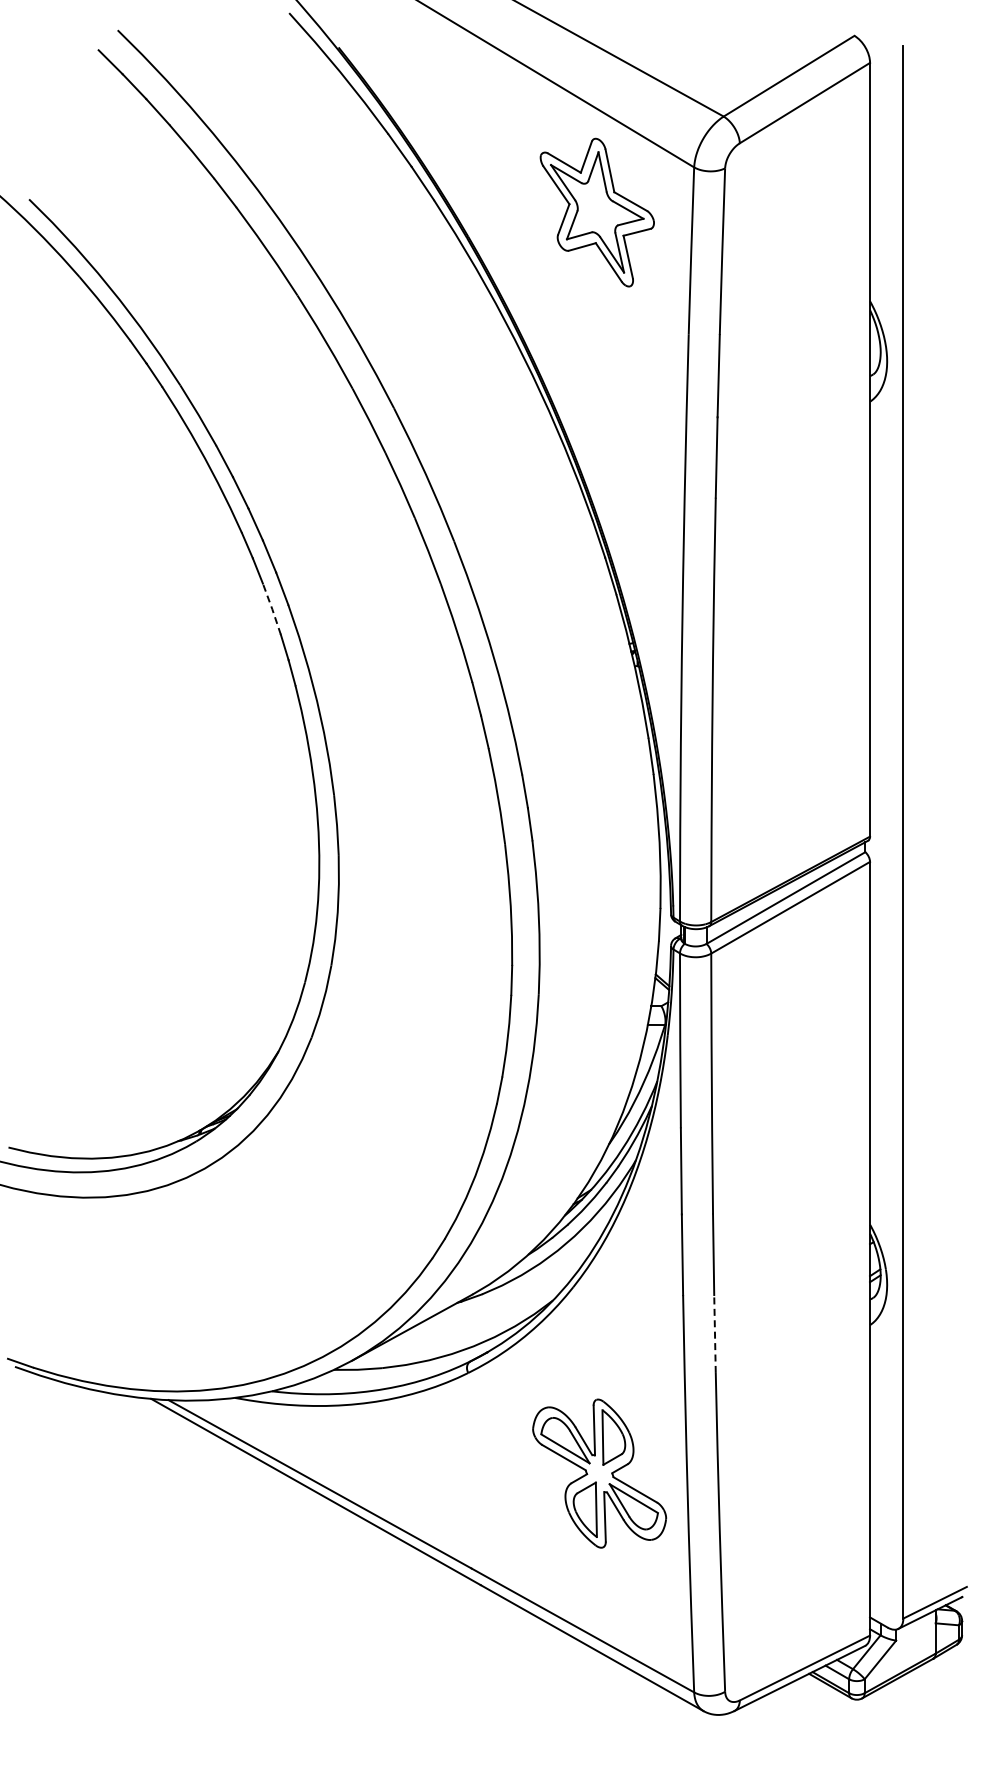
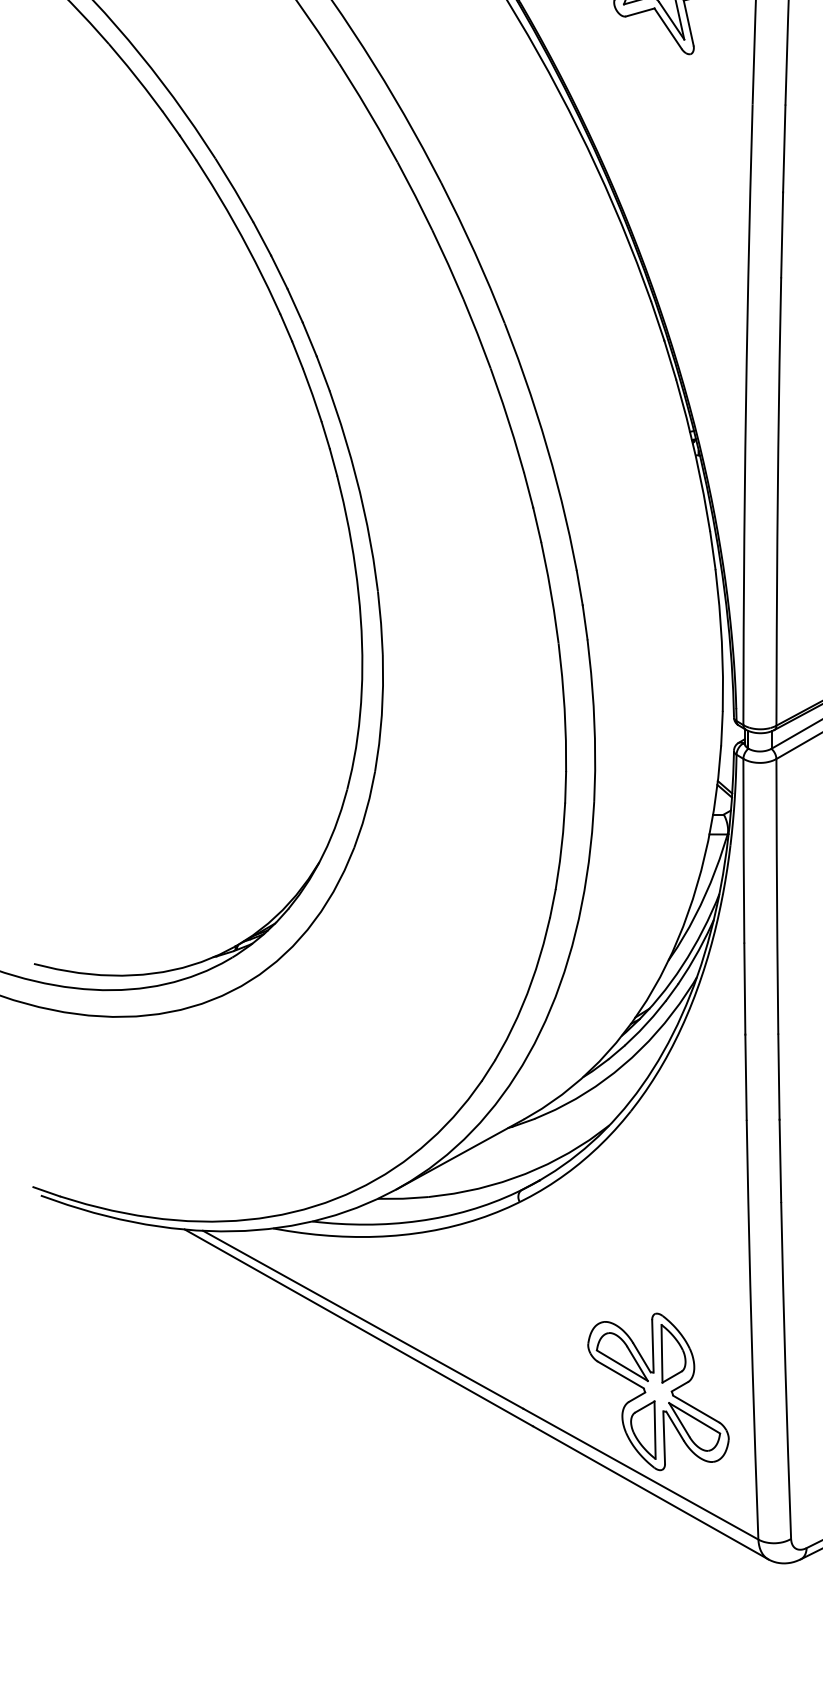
line: (272, 609) -> (312, 395), dashed -> solid
line: (714, 1333) -> (779, 1160), dashed -> solid
part: (599, 1473) -> (658, 1391), moved

